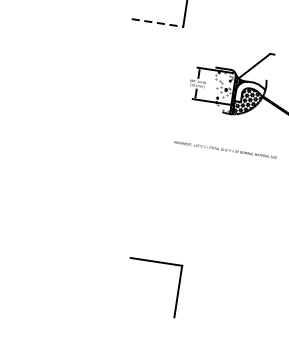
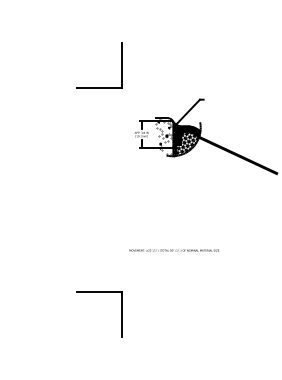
line: (157, 22) -> (99, 87), dashed -> solid
hatch: (249, 92) -> (187, 135), added
text: (224, 149) -> (173, 250), moved
part: (156, 262) -> (99, 292), moved

